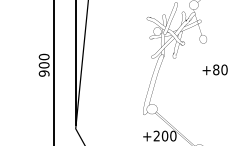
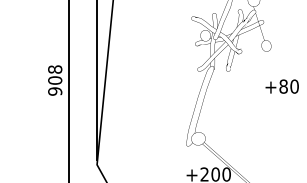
text: (44, 56) -> (55, 68), 900 -> 908

